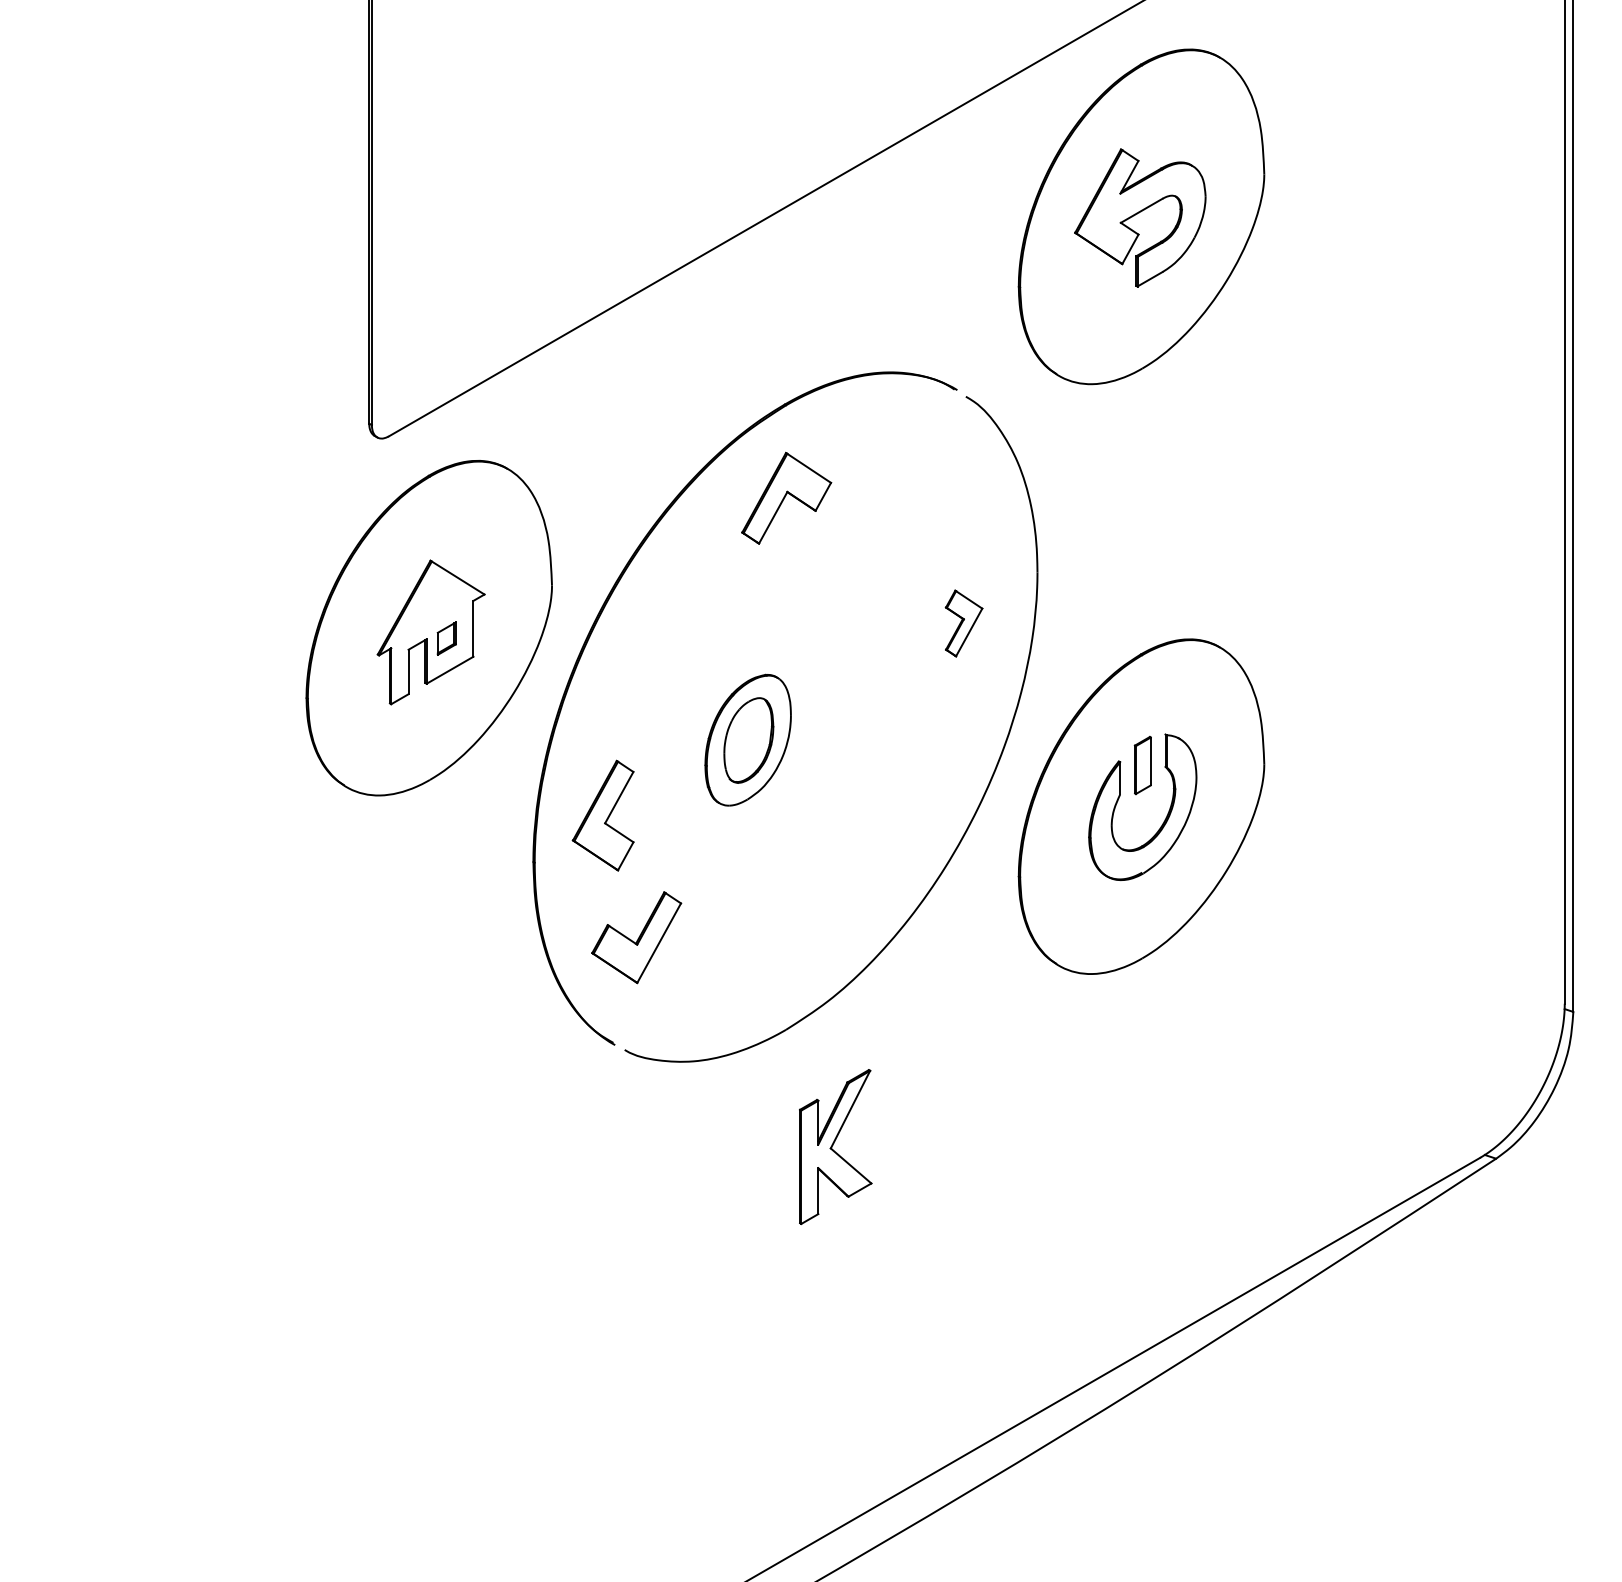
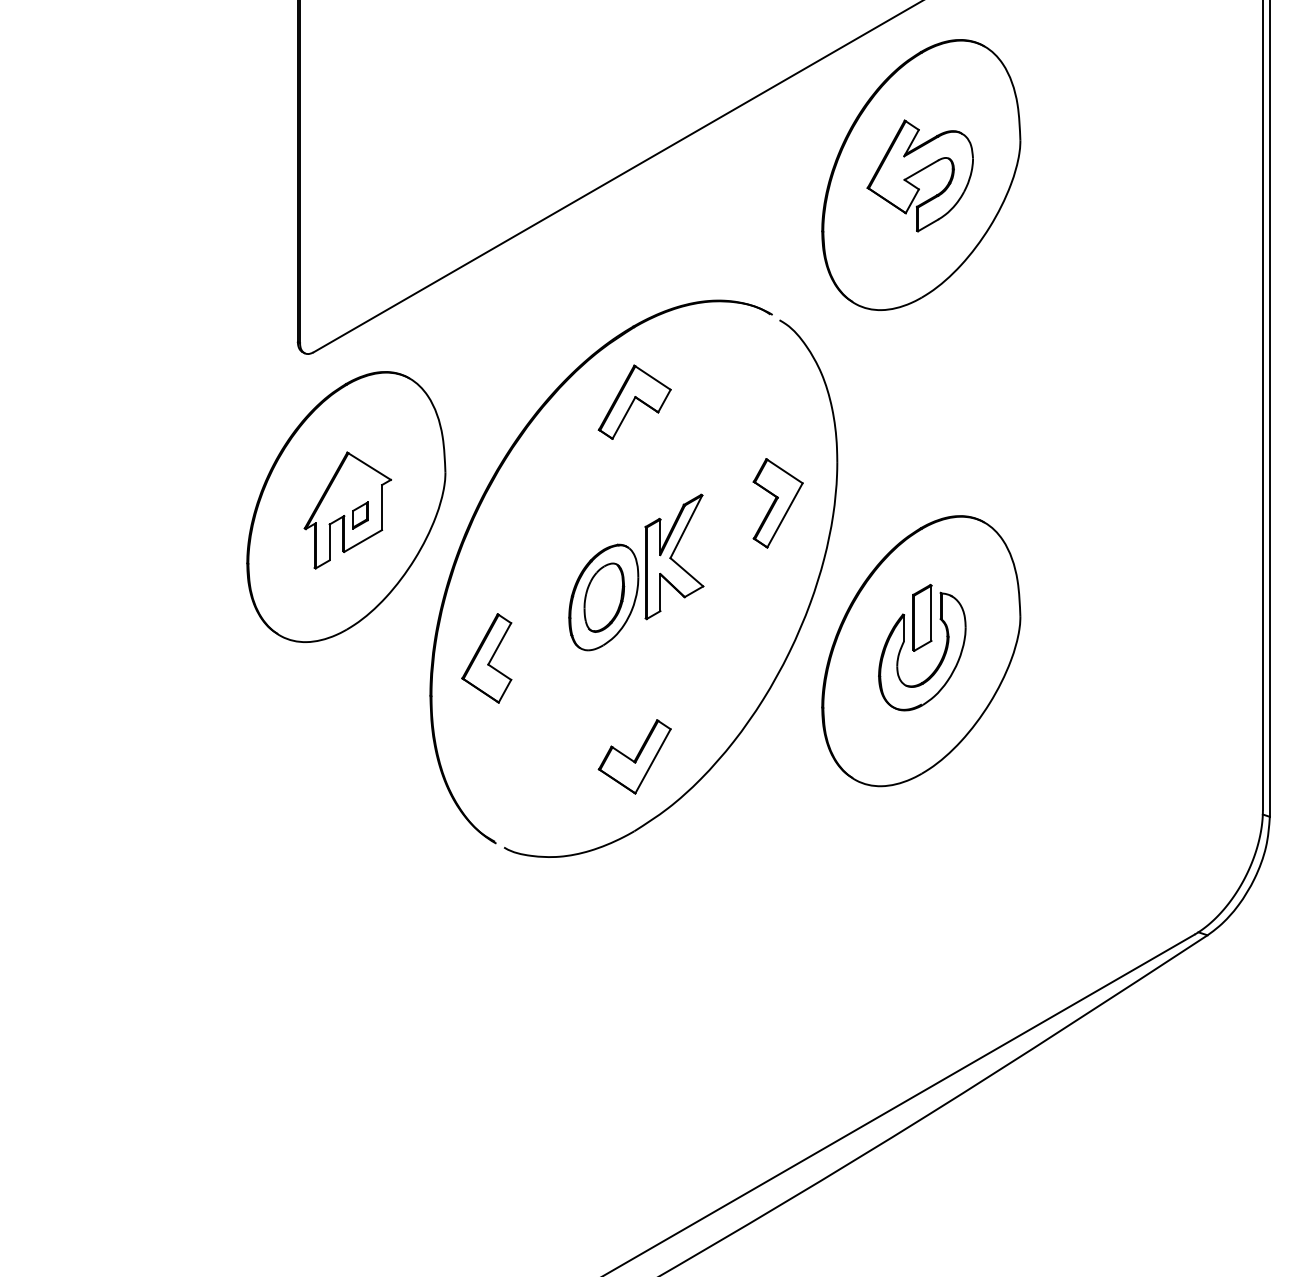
part: (963, 623) -> (777, 503), size x1.67
part: (1142, 765) -> (922, 617), size x1.43
part: (636, 937) -> (634, 756), moved
part: (835, 1146) -> (674, 556), moved

